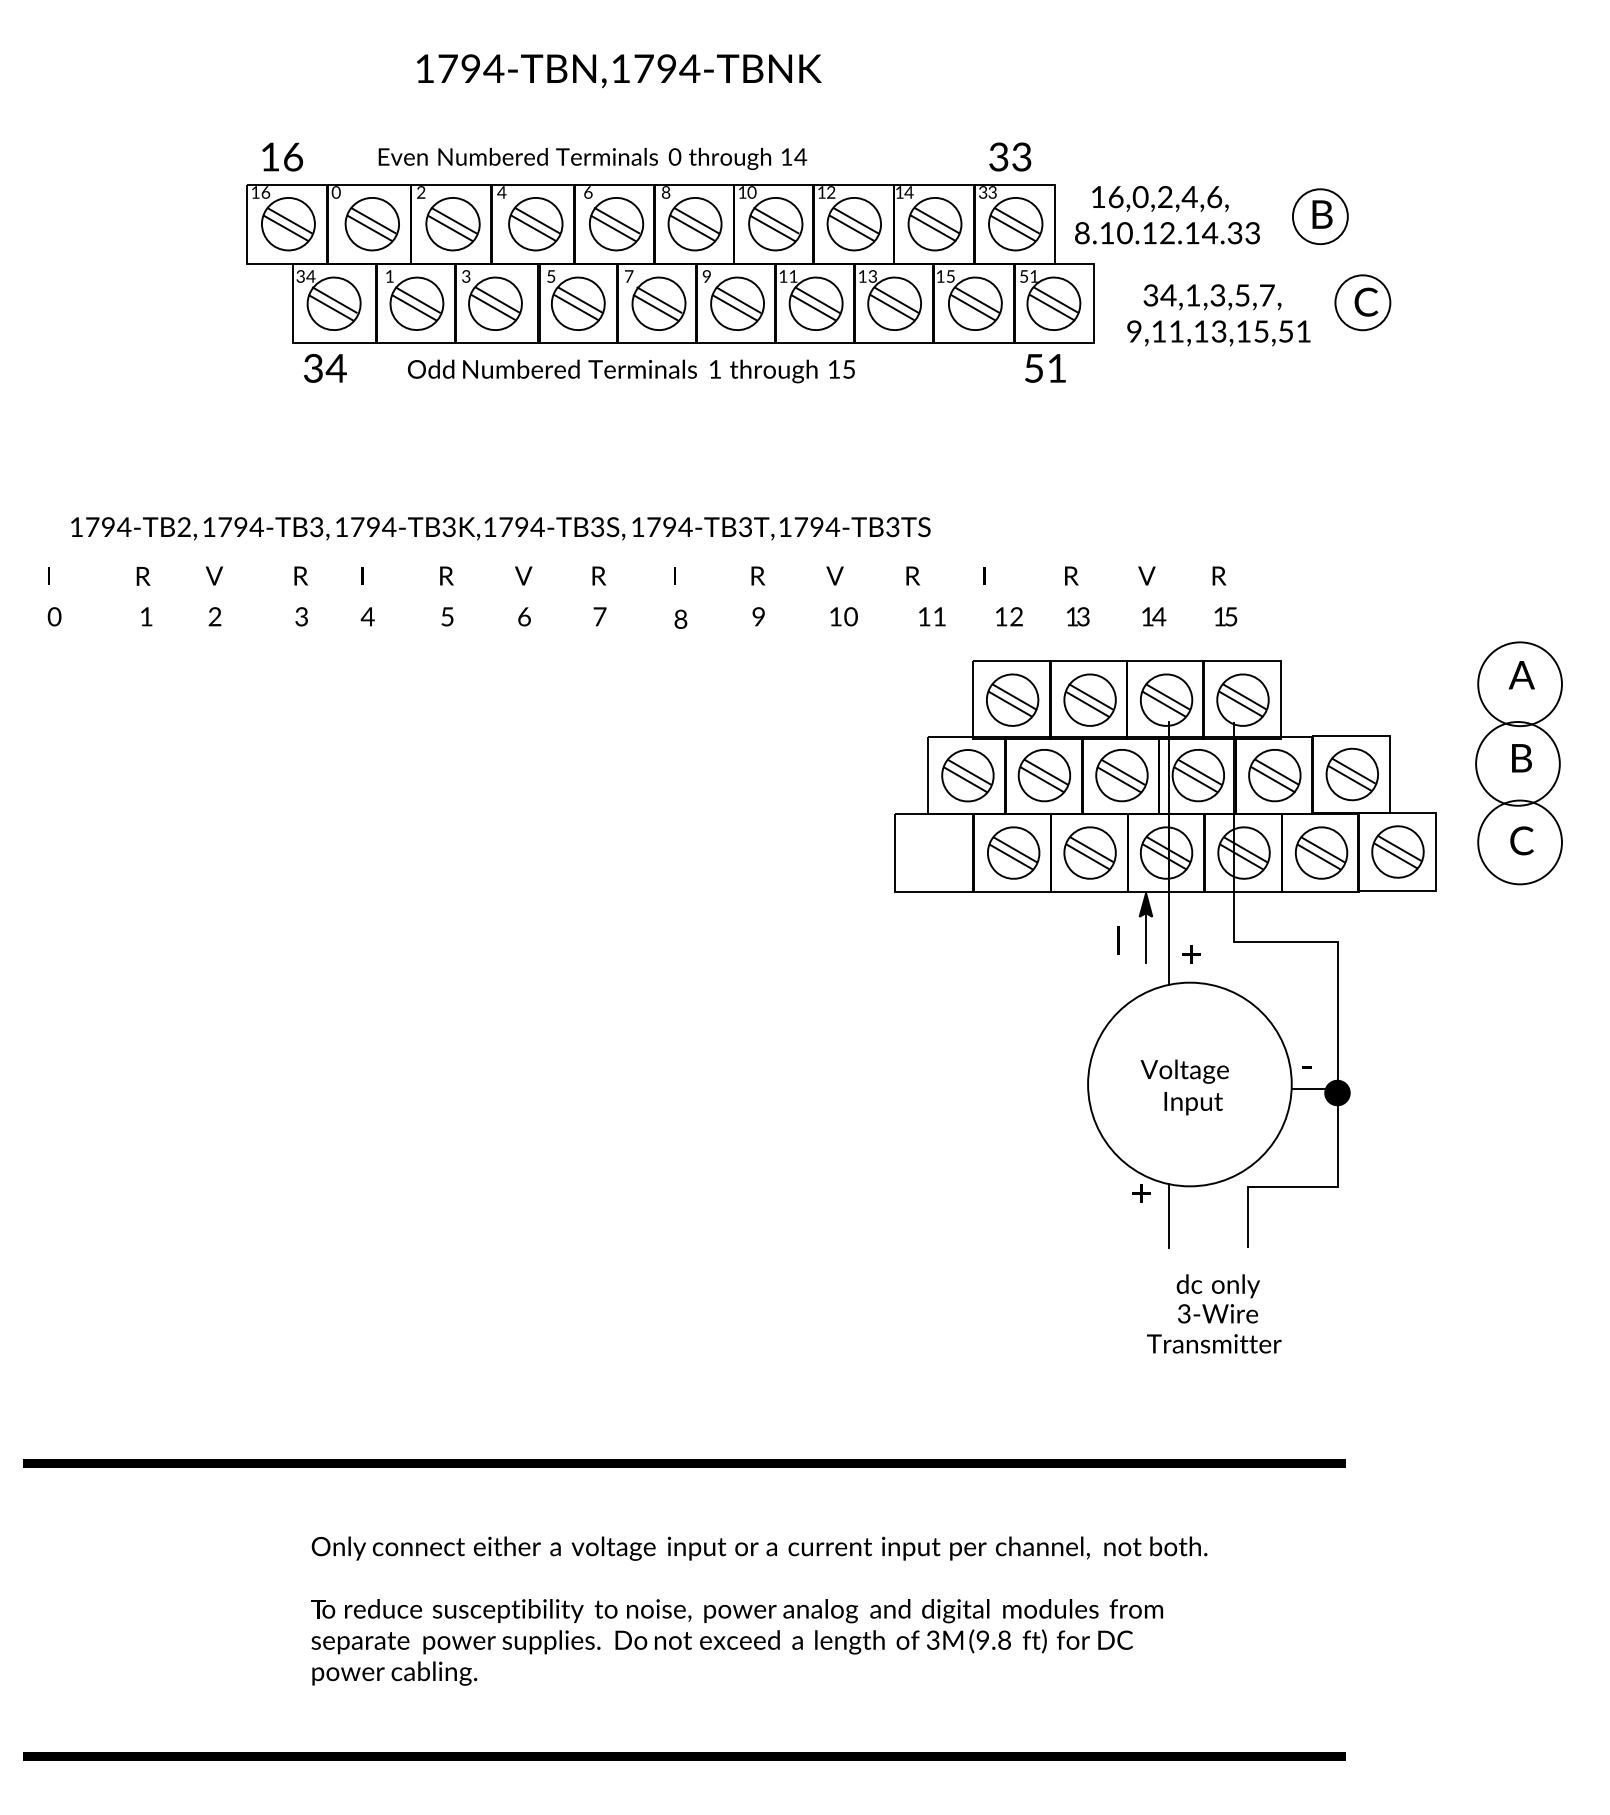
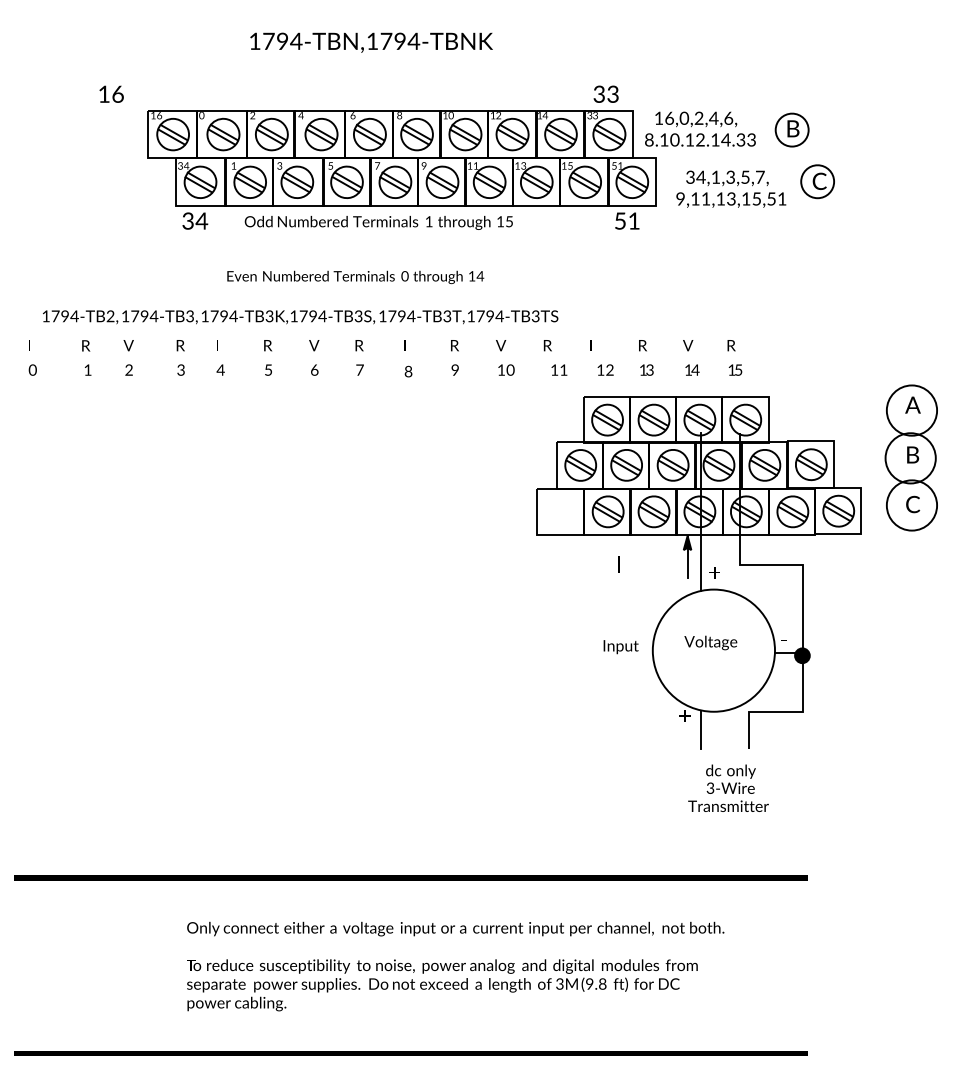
text: (282, 155) -> (111, 93), moved
text: (592, 159) -> (355, 277), moved
text: (1117, 940) -> (618, 564), moved
text: (1192, 1104) -> (620, 647), moved

